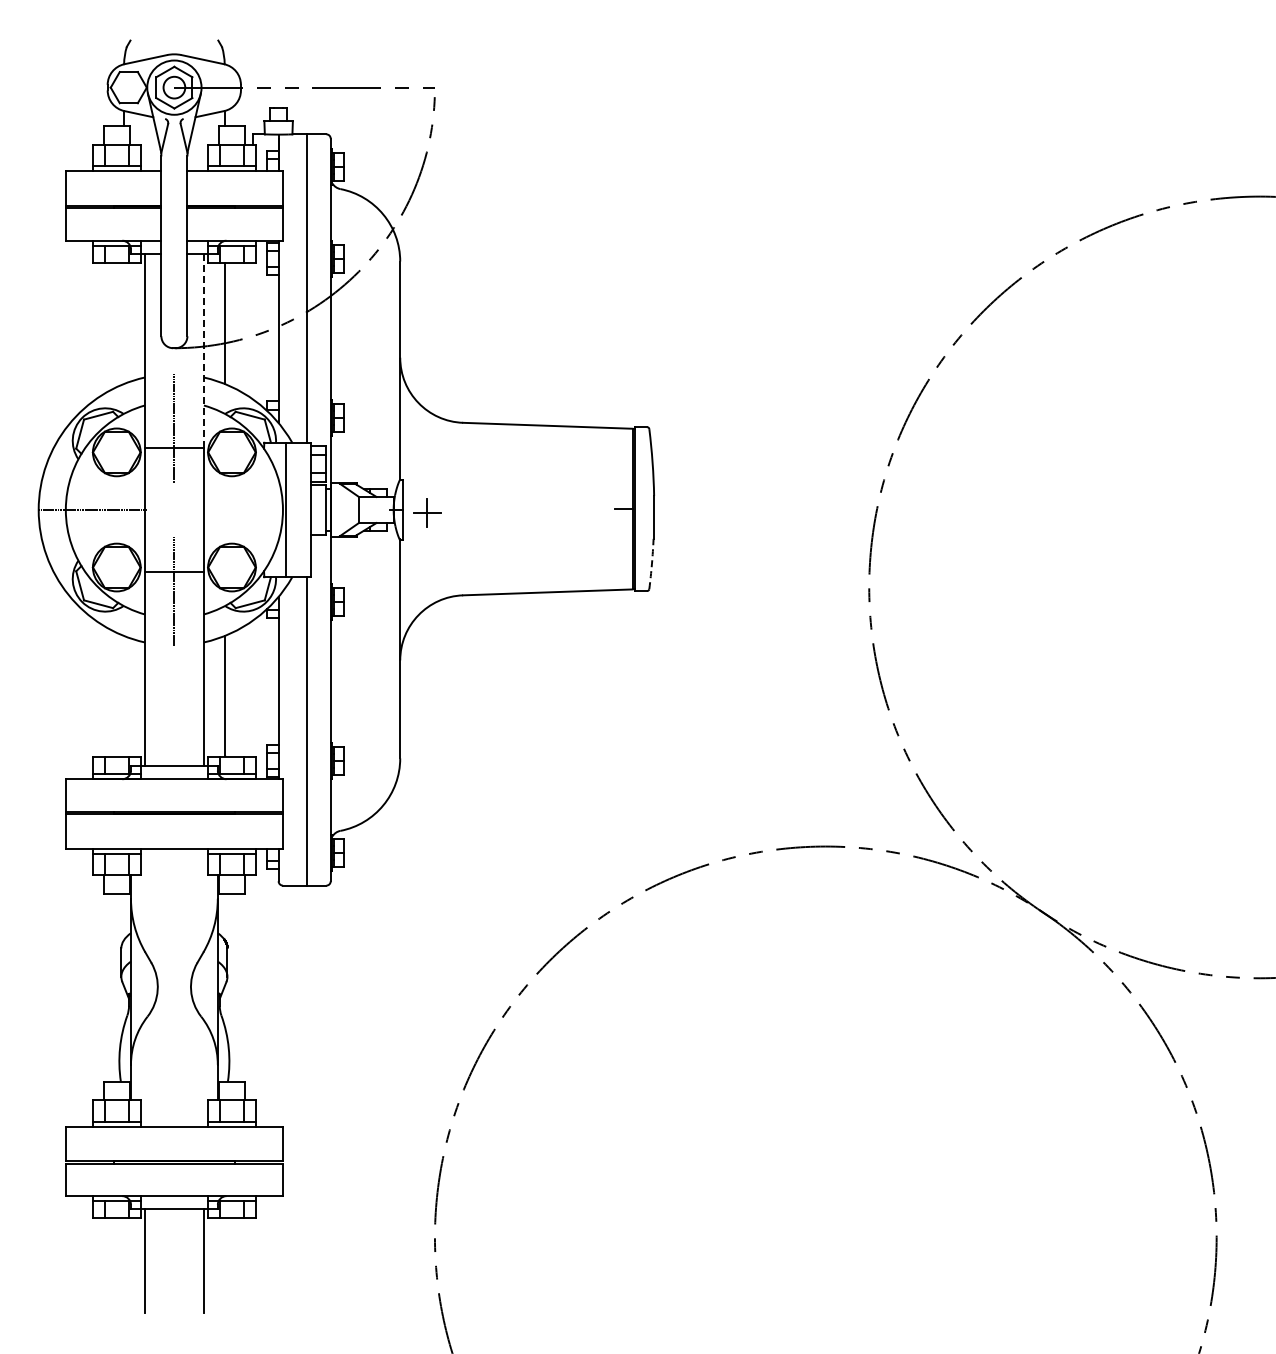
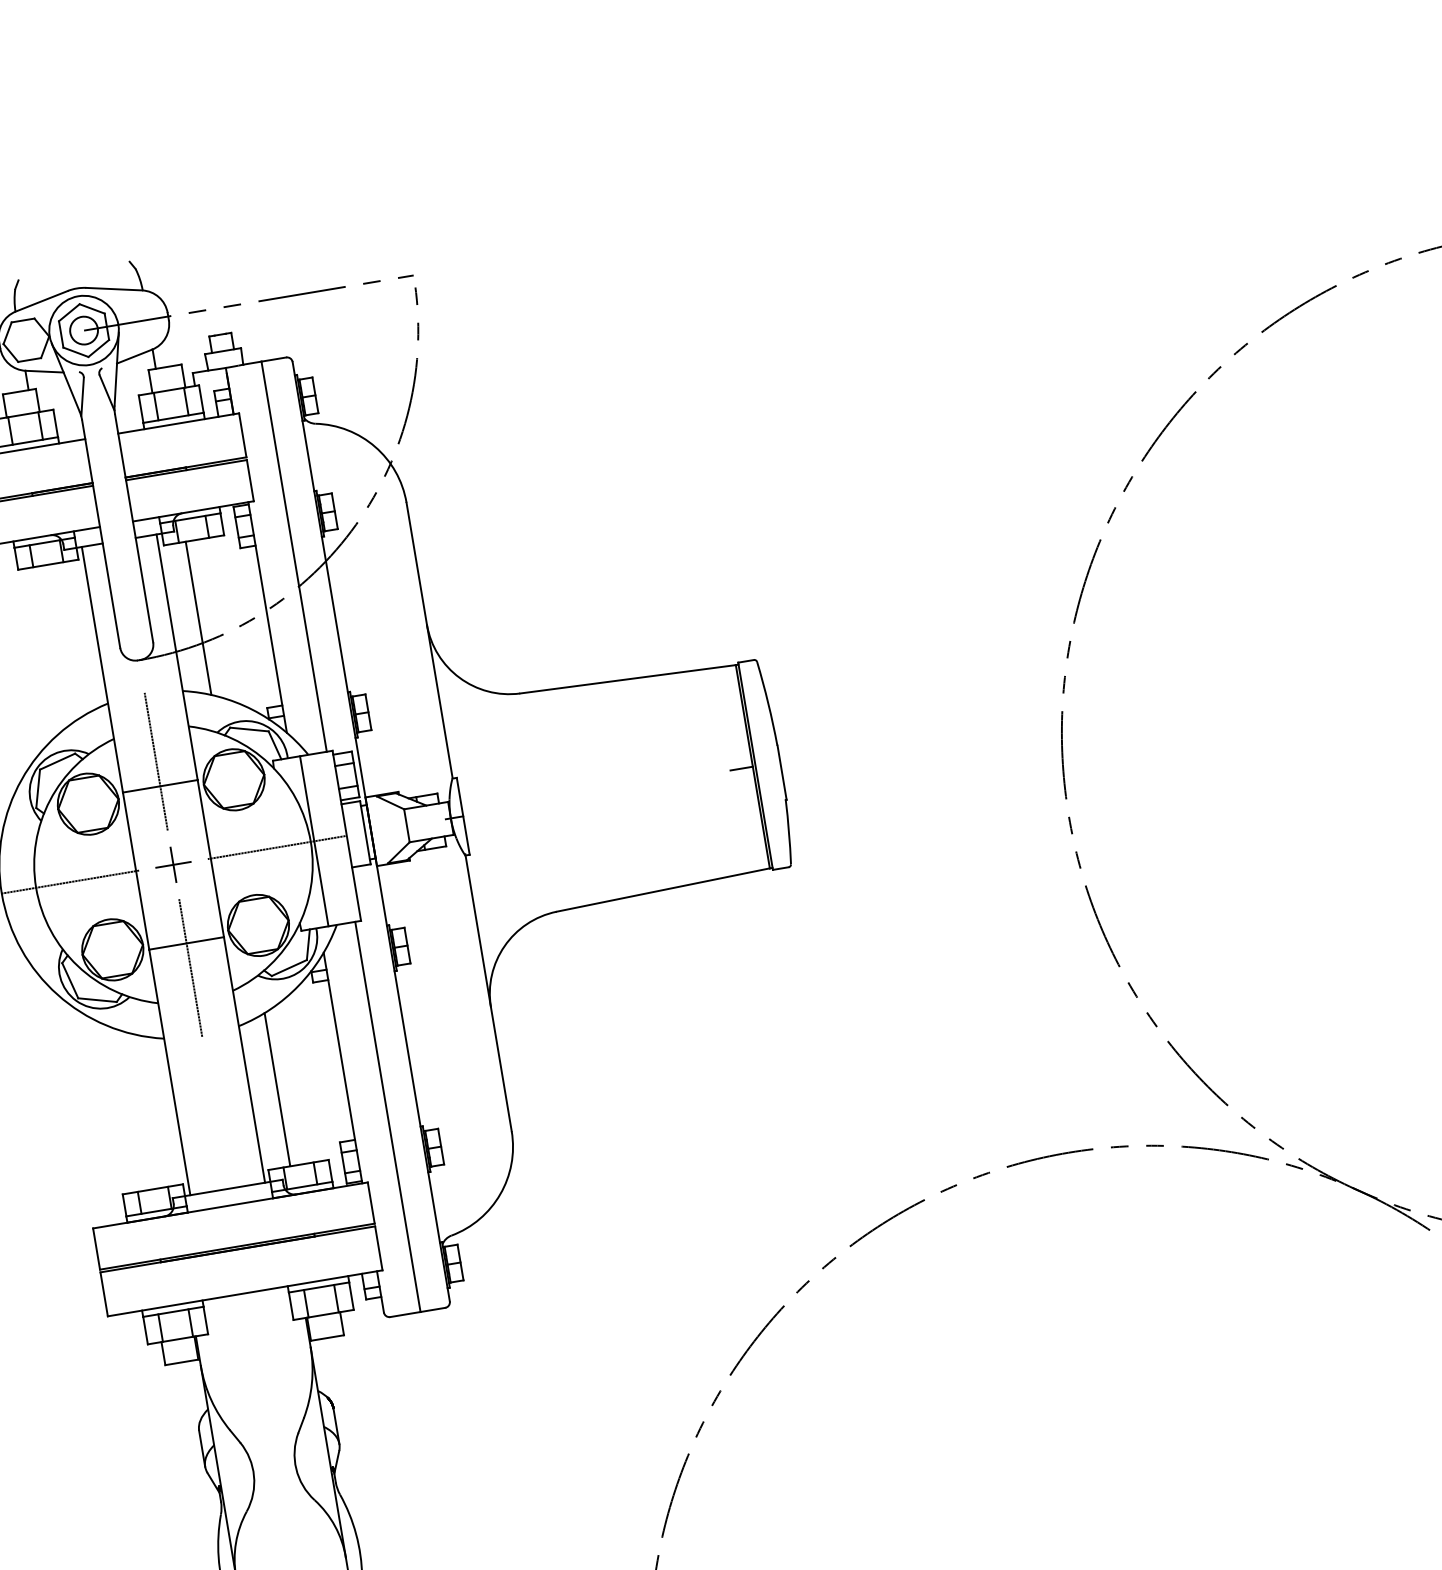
line: (203, 350) -> (176, 656), dashed -> solid
line: (255, 509) -> (275, 847), added
part: (427, 512) -> (173, 864), moved
arc: (651, 564) -> (788, 832), dashed -> solid

